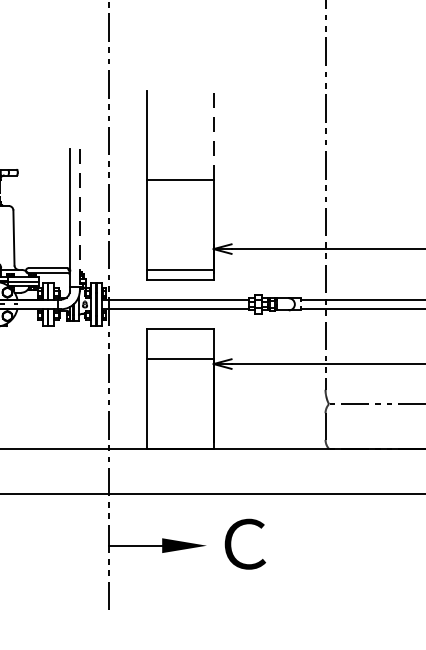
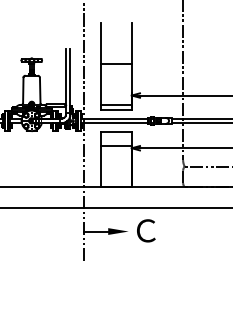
line: (213, 135) -> (131, 43), dashed -> solid
line: (79, 218) -> (70, 81), dashed -> solid

